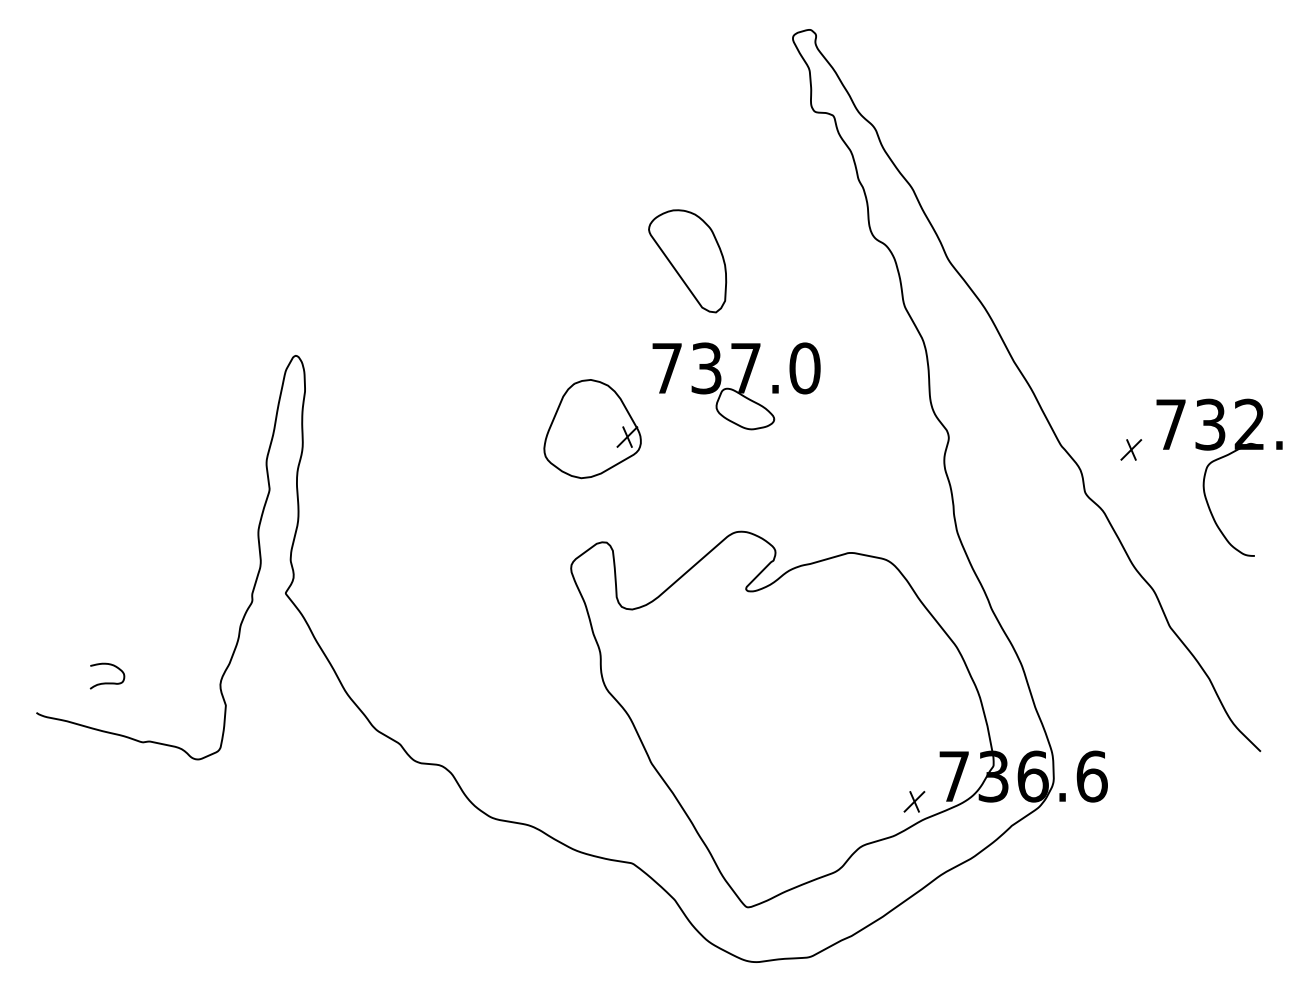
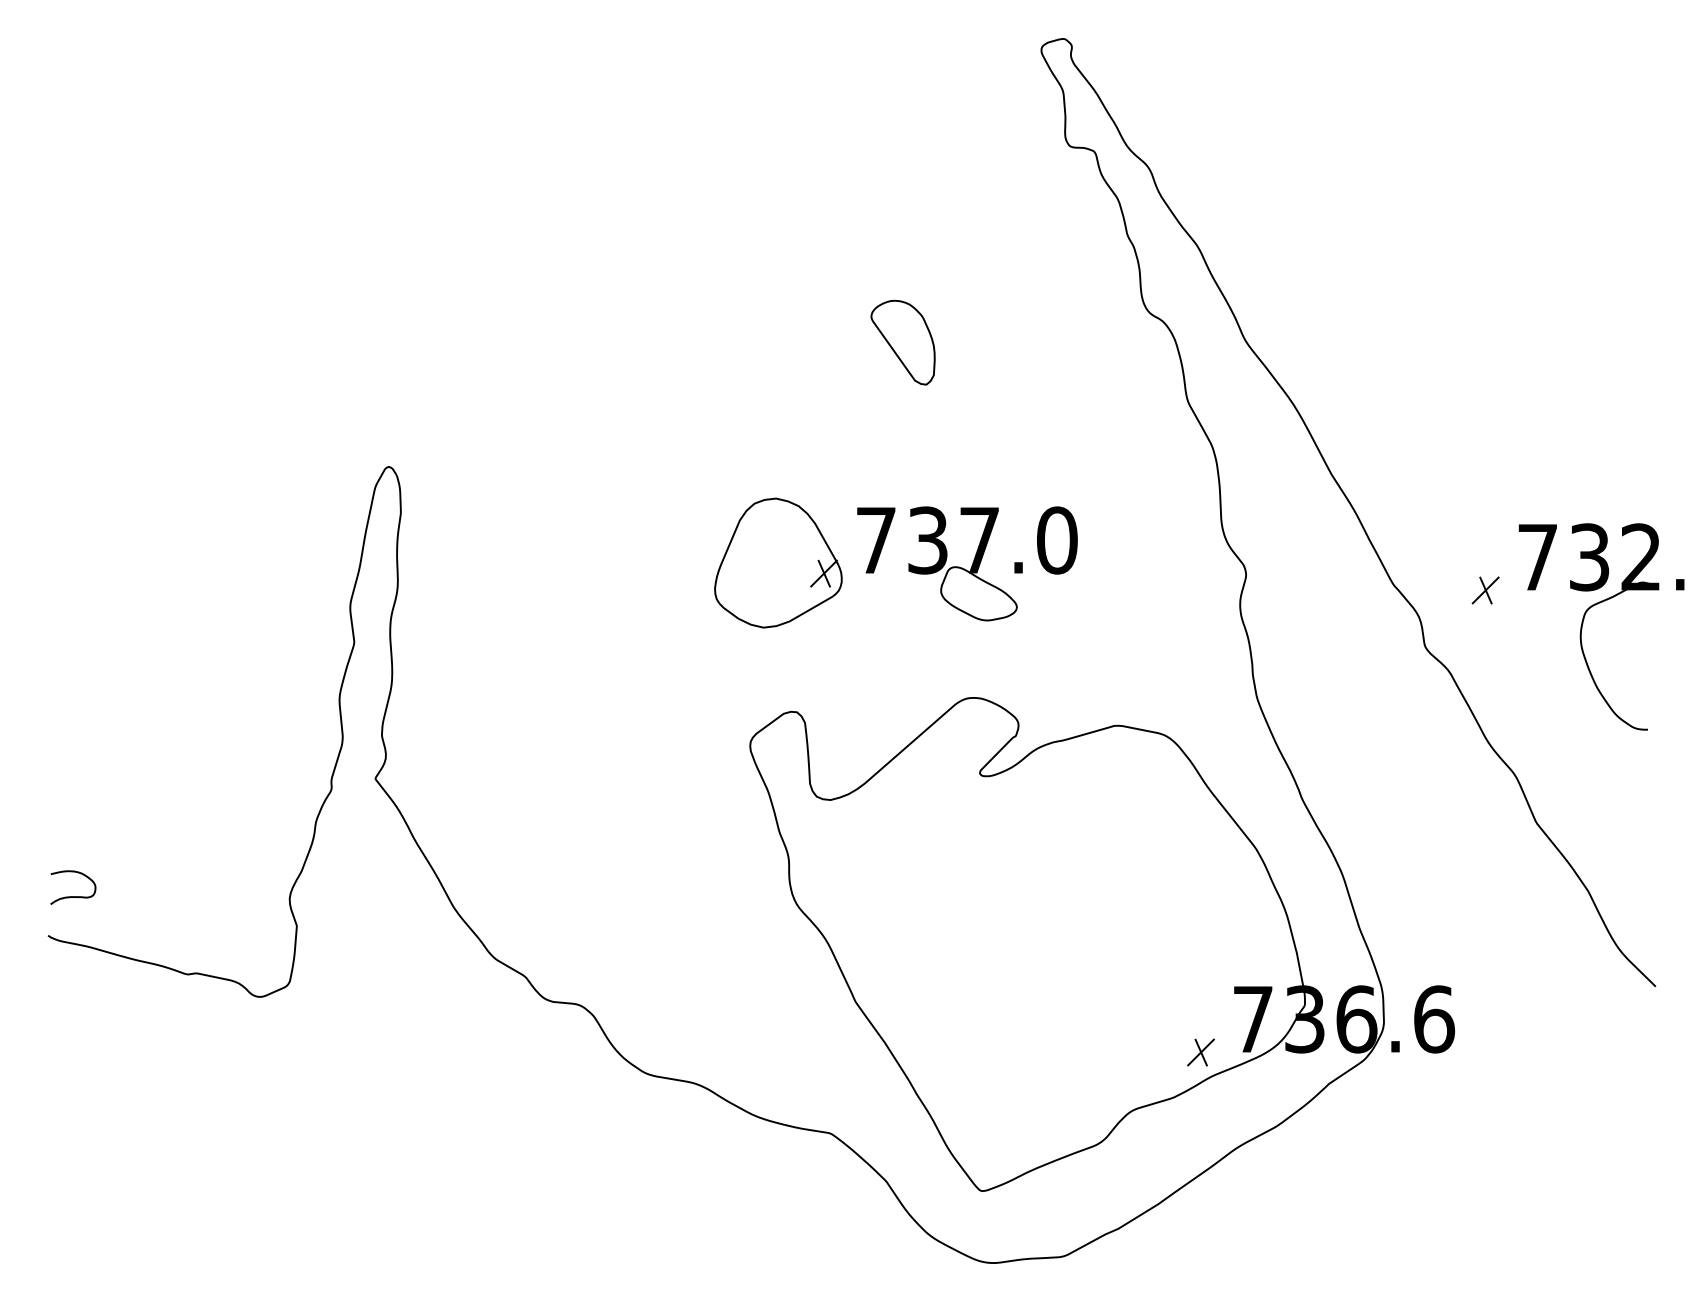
part: (687, 261) -> (902, 342), size x0.62
part: (736, 385) -> (967, 563), moved
curve: (107, 682) -> (73, 896), moved

